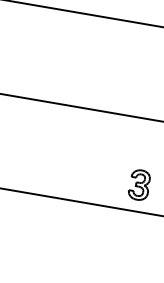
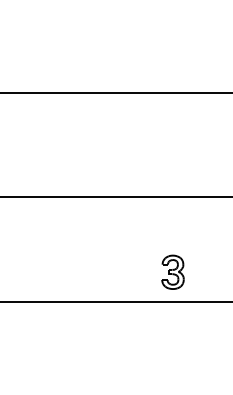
part: (139, 184) -> (172, 271), moved

